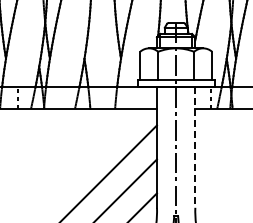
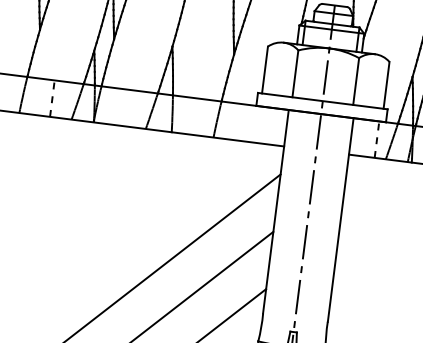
line: (195, 148) -> (340, 221), dashed -> solid

